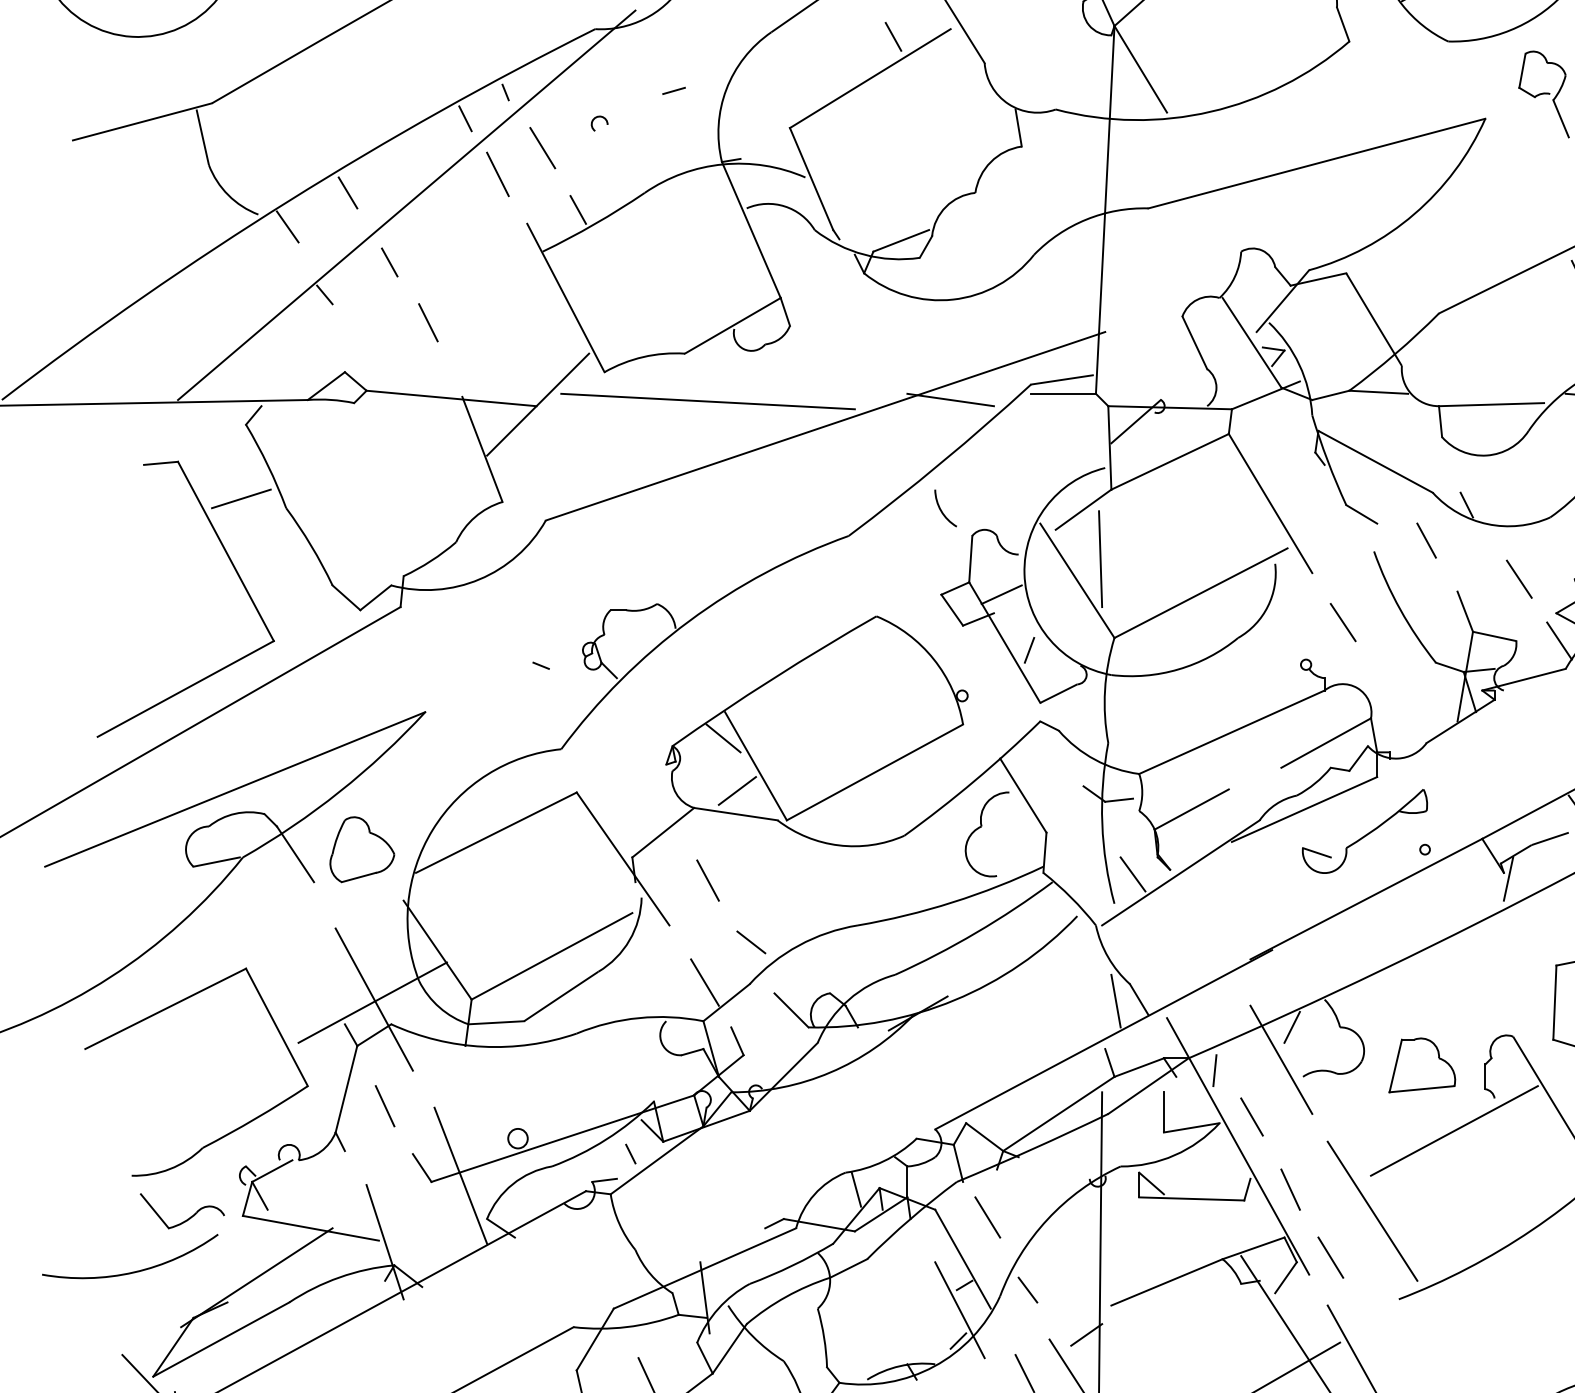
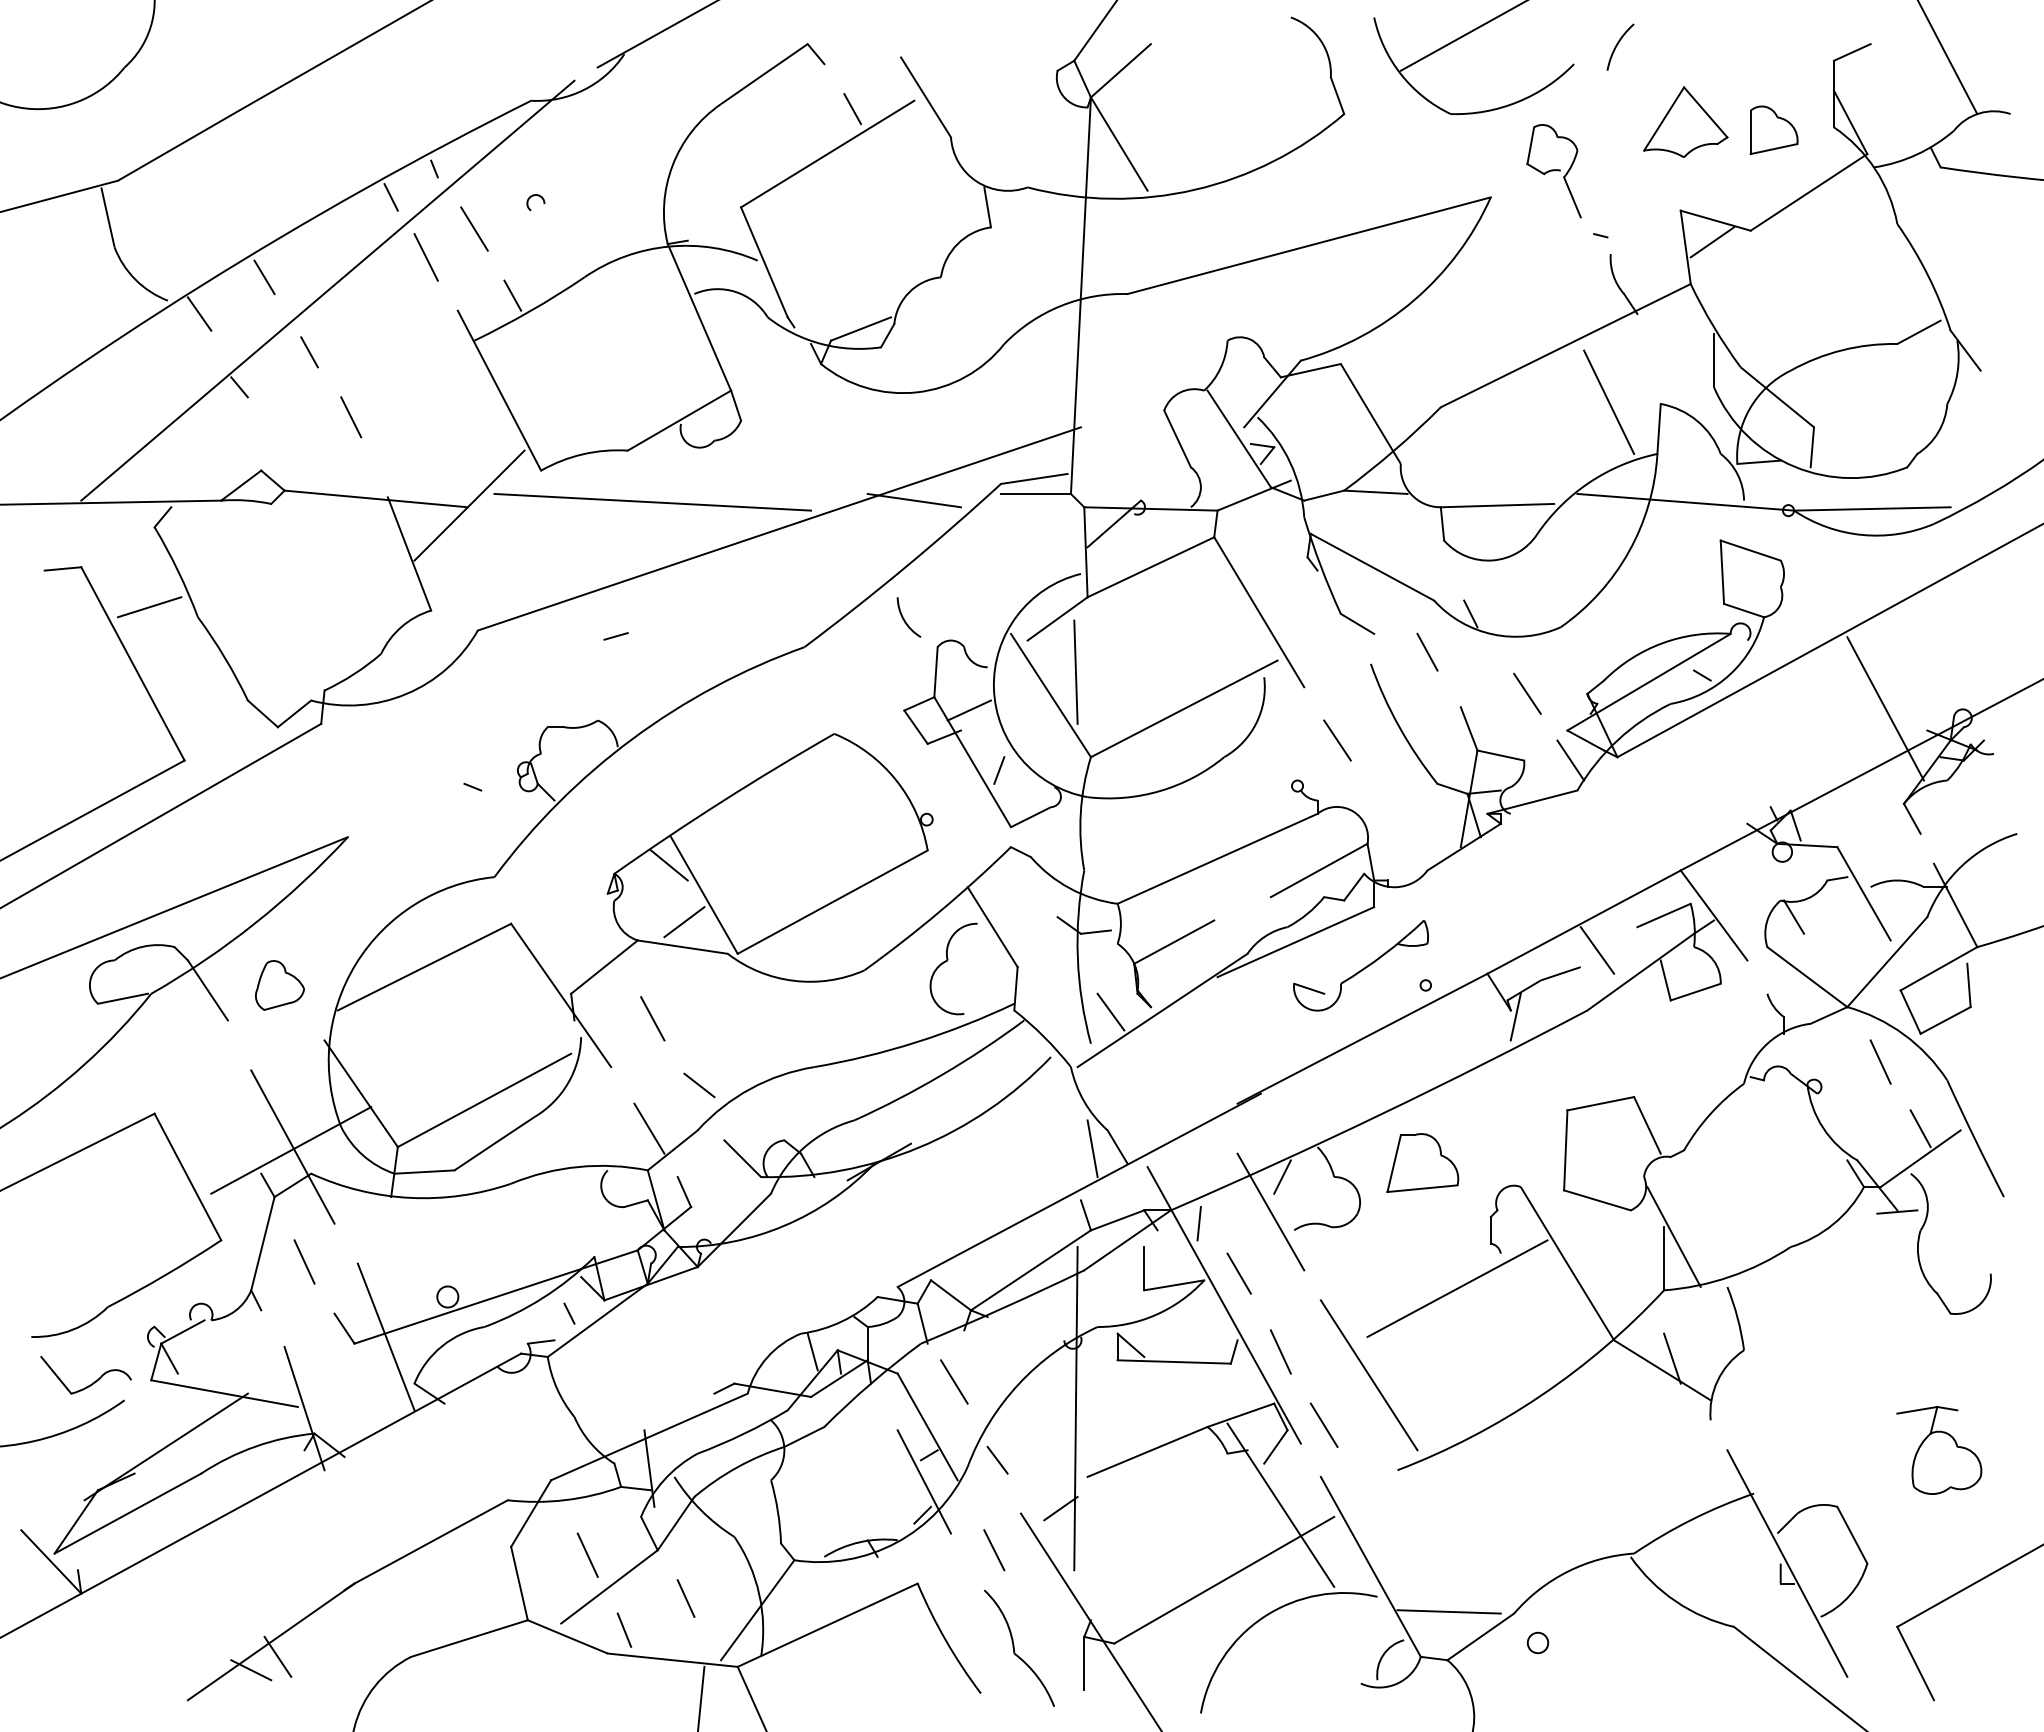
line: (673, 91) -> (615, 636), moved
part: (361, 849) -> (279, 985), size x0.7
part: (1422, 1064) -> (1422, 1162), moved

